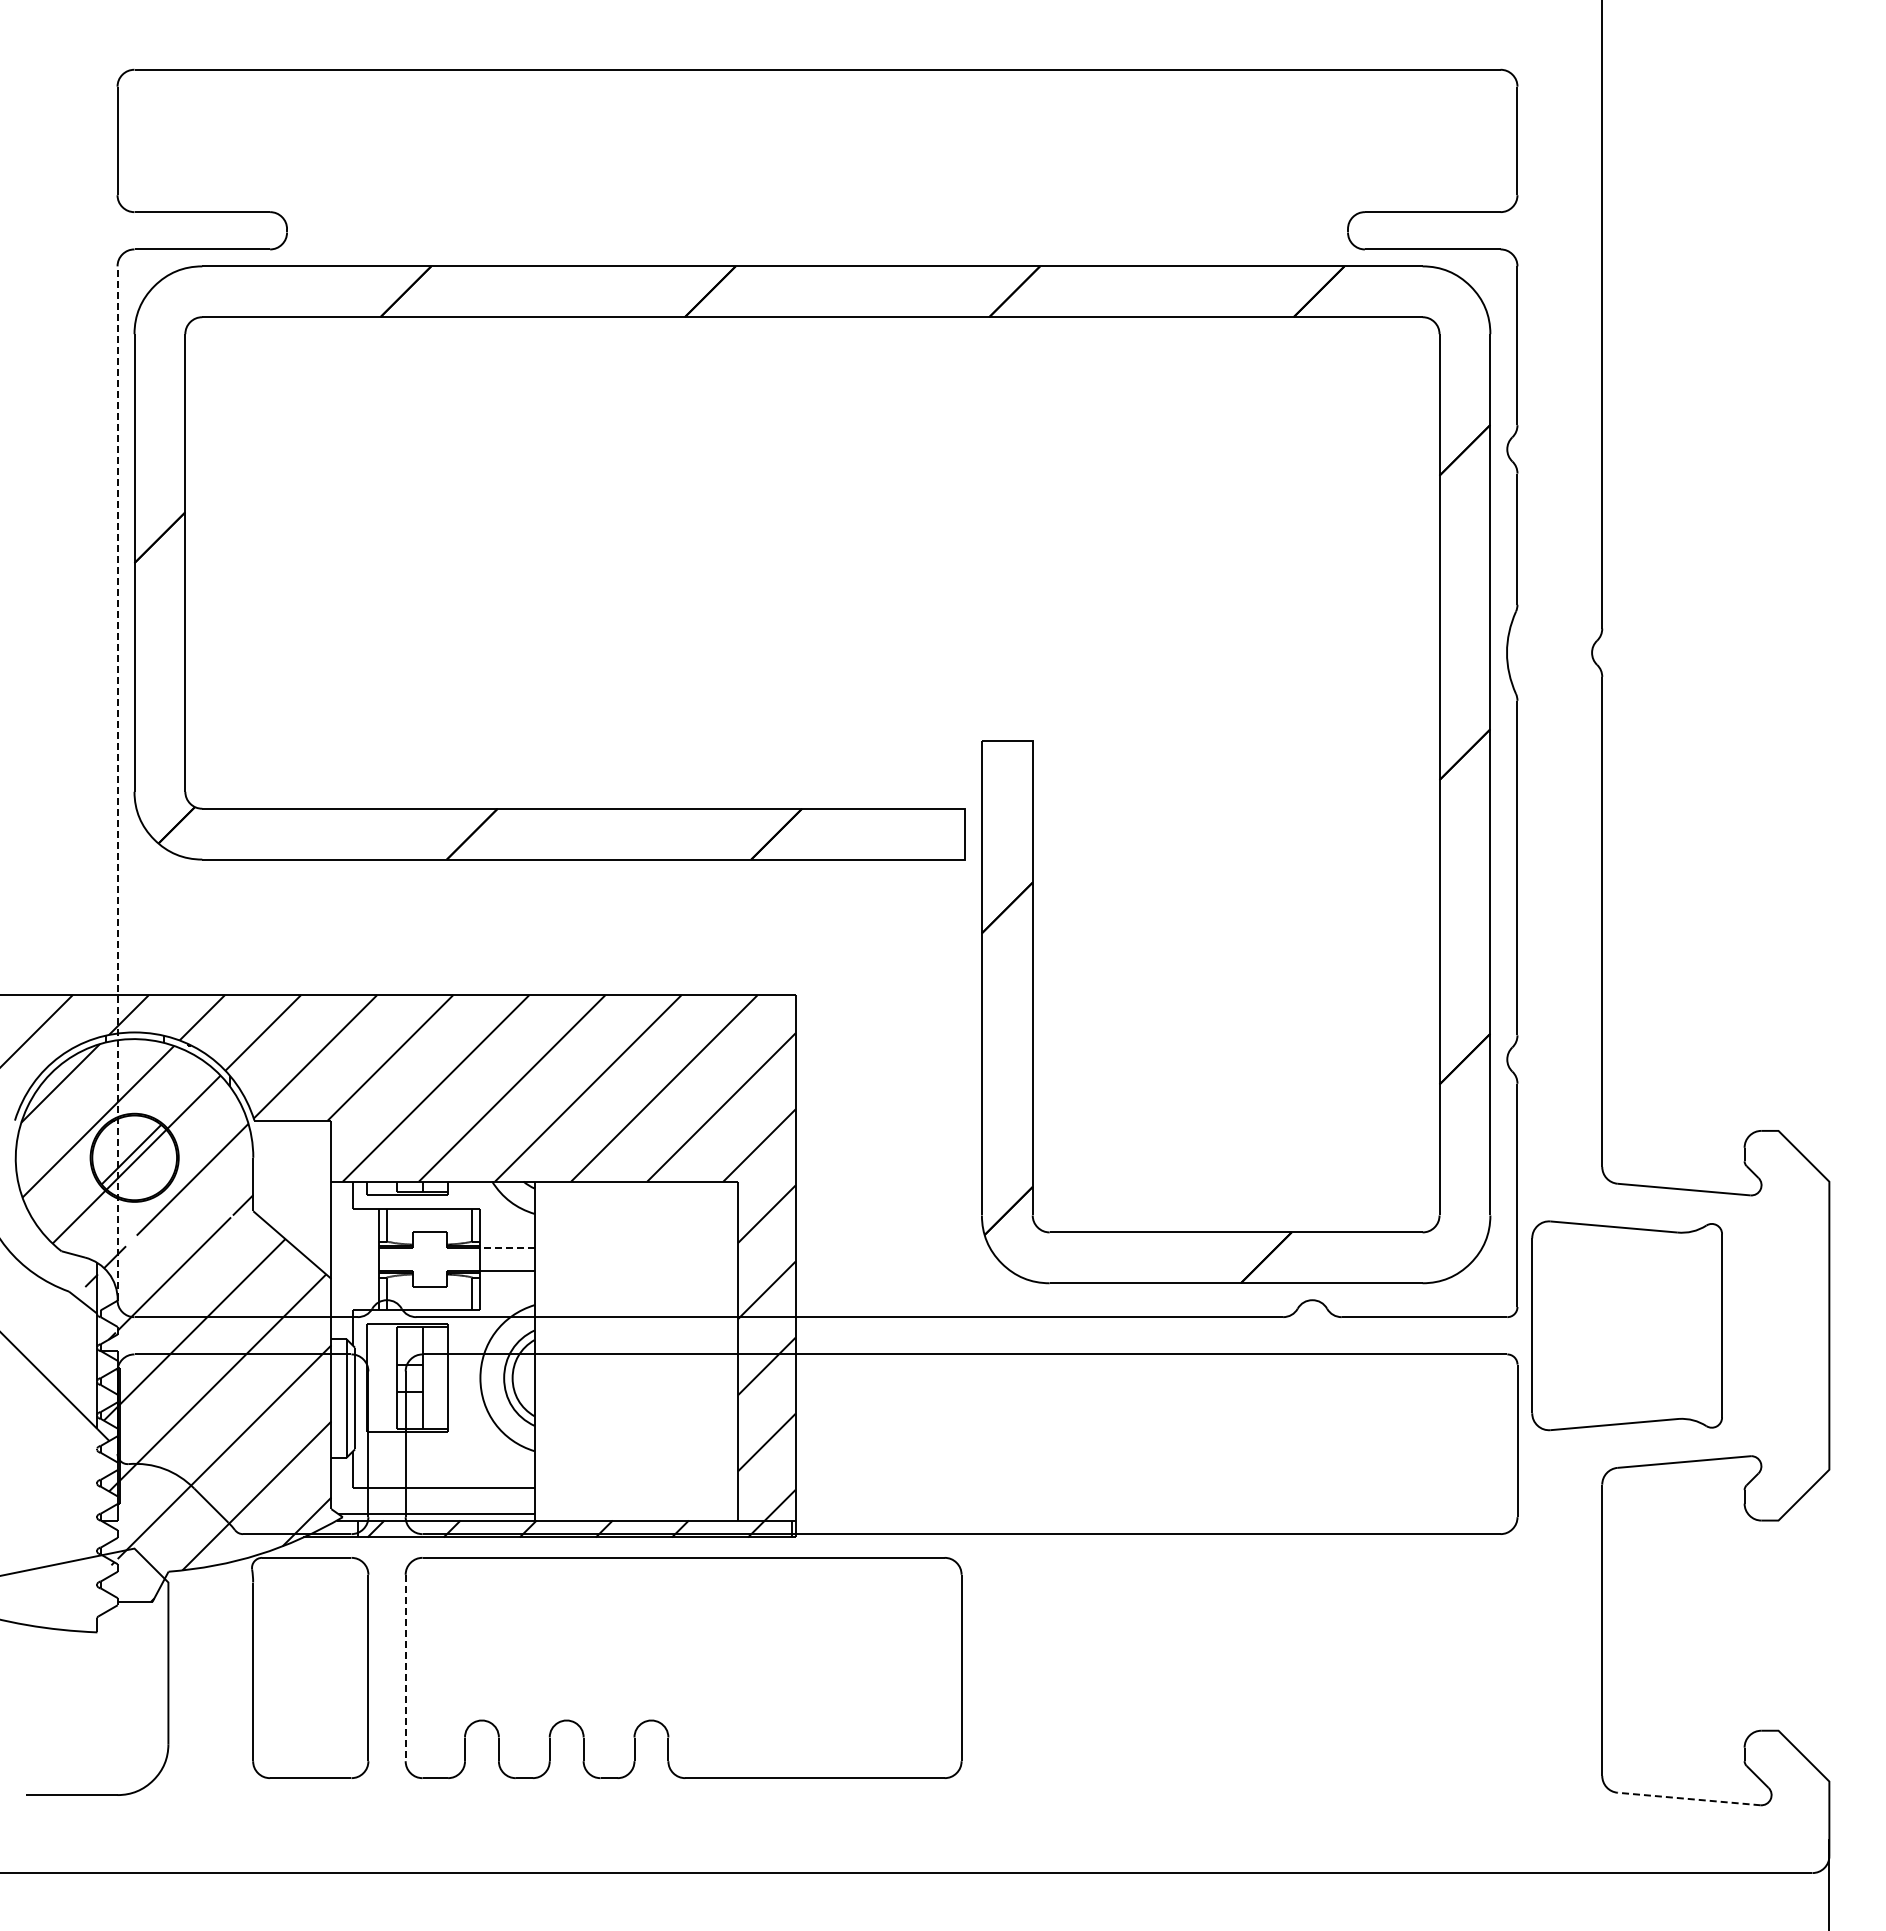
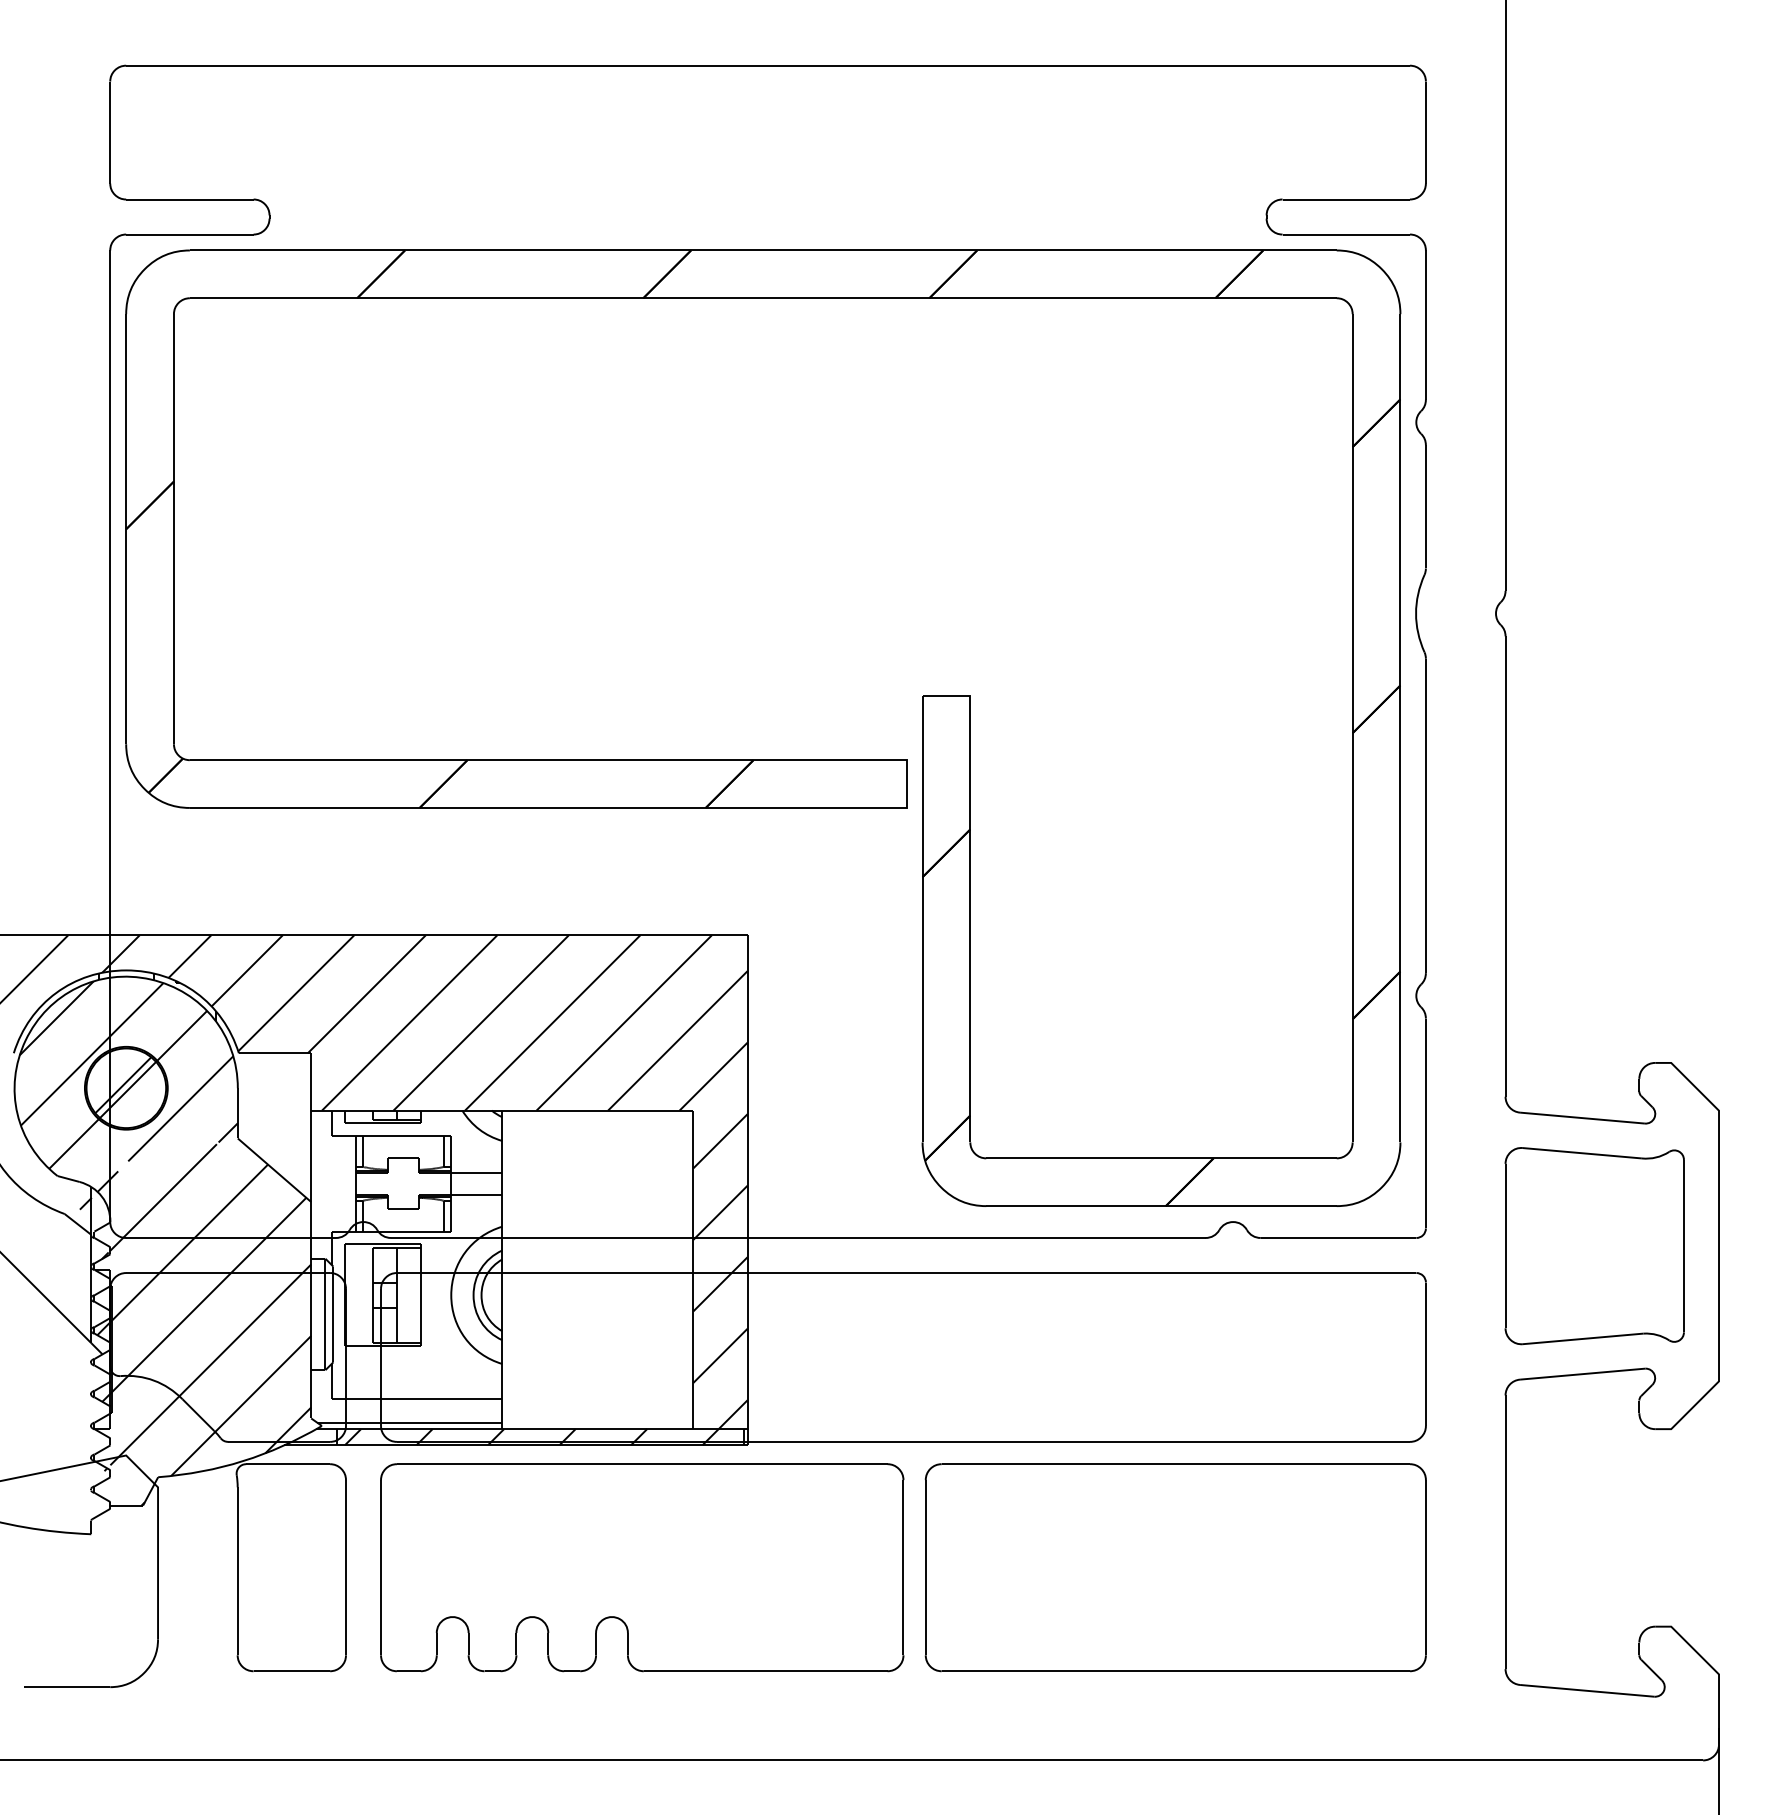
line: (117, 783) -> (110, 736), dashed -> solid
line: (507, 1247) -> (476, 1172), dashed -> solid
part: (1626, 1325) -> (1594, 1245), moved
part: (1251, 1667) -> (1175, 1567), added
line: (405, 1668) -> (380, 1568), dashed -> solid
line: (1689, 1799) -> (1587, 1691), dashed -> solid

